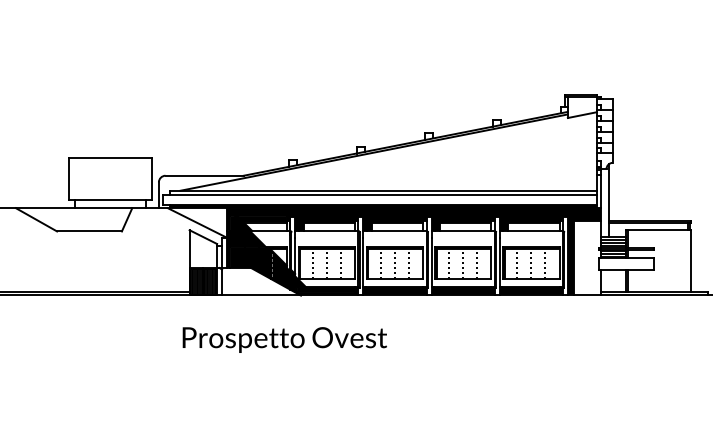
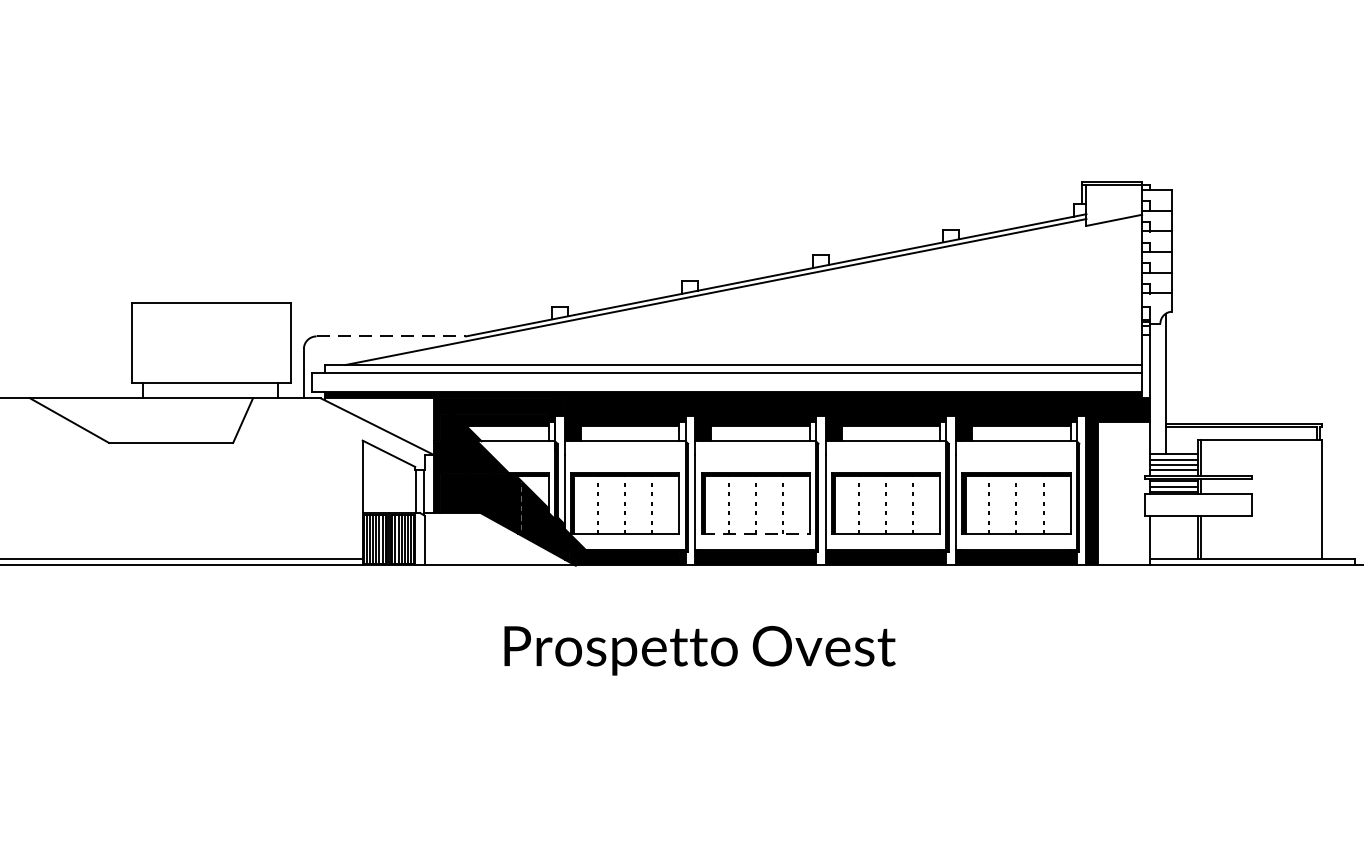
line: (205, 175) -> (393, 335), solid -> dashed
line: (395, 278) -> (756, 532), solid -> dashed
text: (284, 339) -> (699, 649), moved

